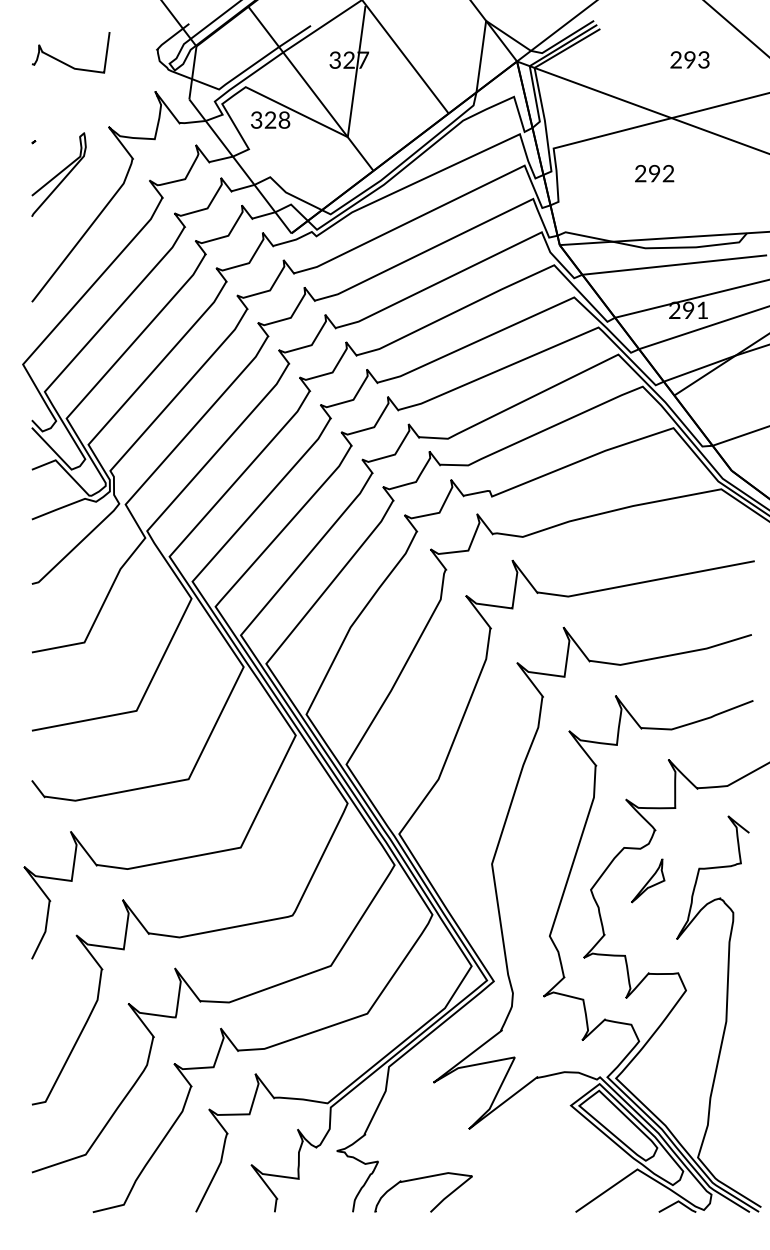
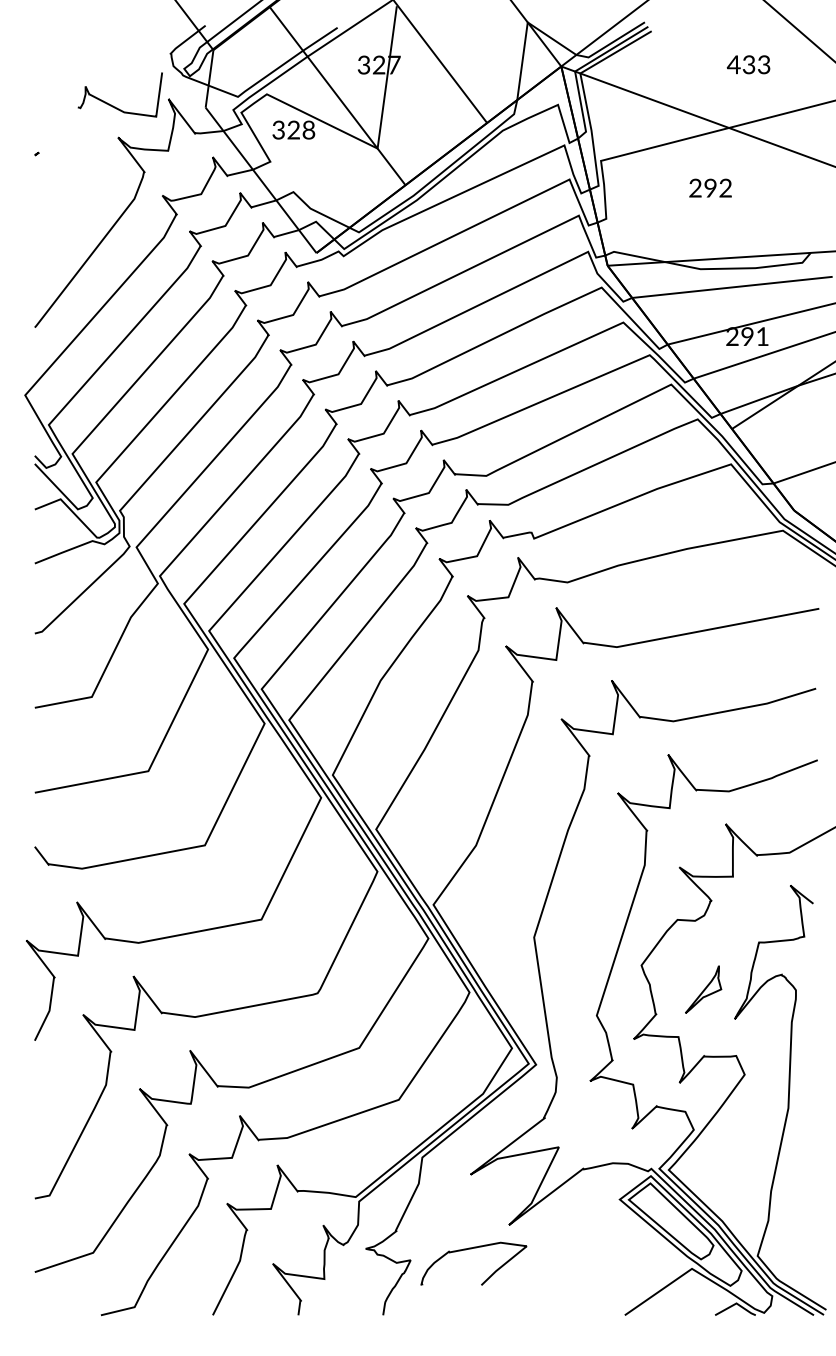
text: (682, 59) -> (740, 64), 293 -> 433
curve: (64, 62) -> (113, 105), moved
curve: (59, 174) -> (64, 189), removed
part: (648, 880) -> (703, 989), moved
curve: (421, 1179) -> (471, 1249), moved

